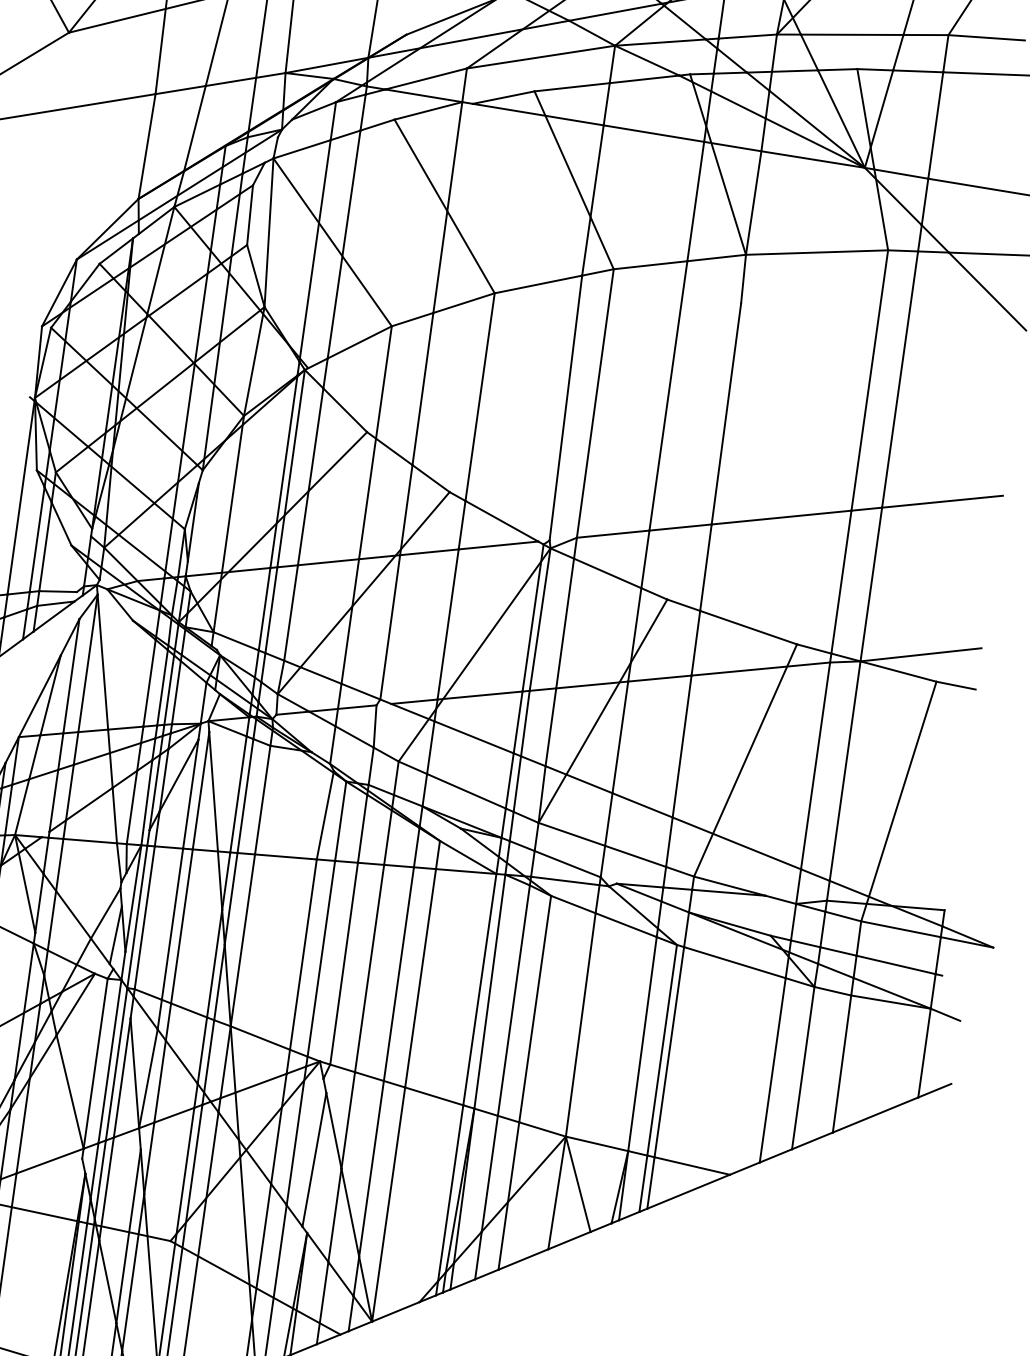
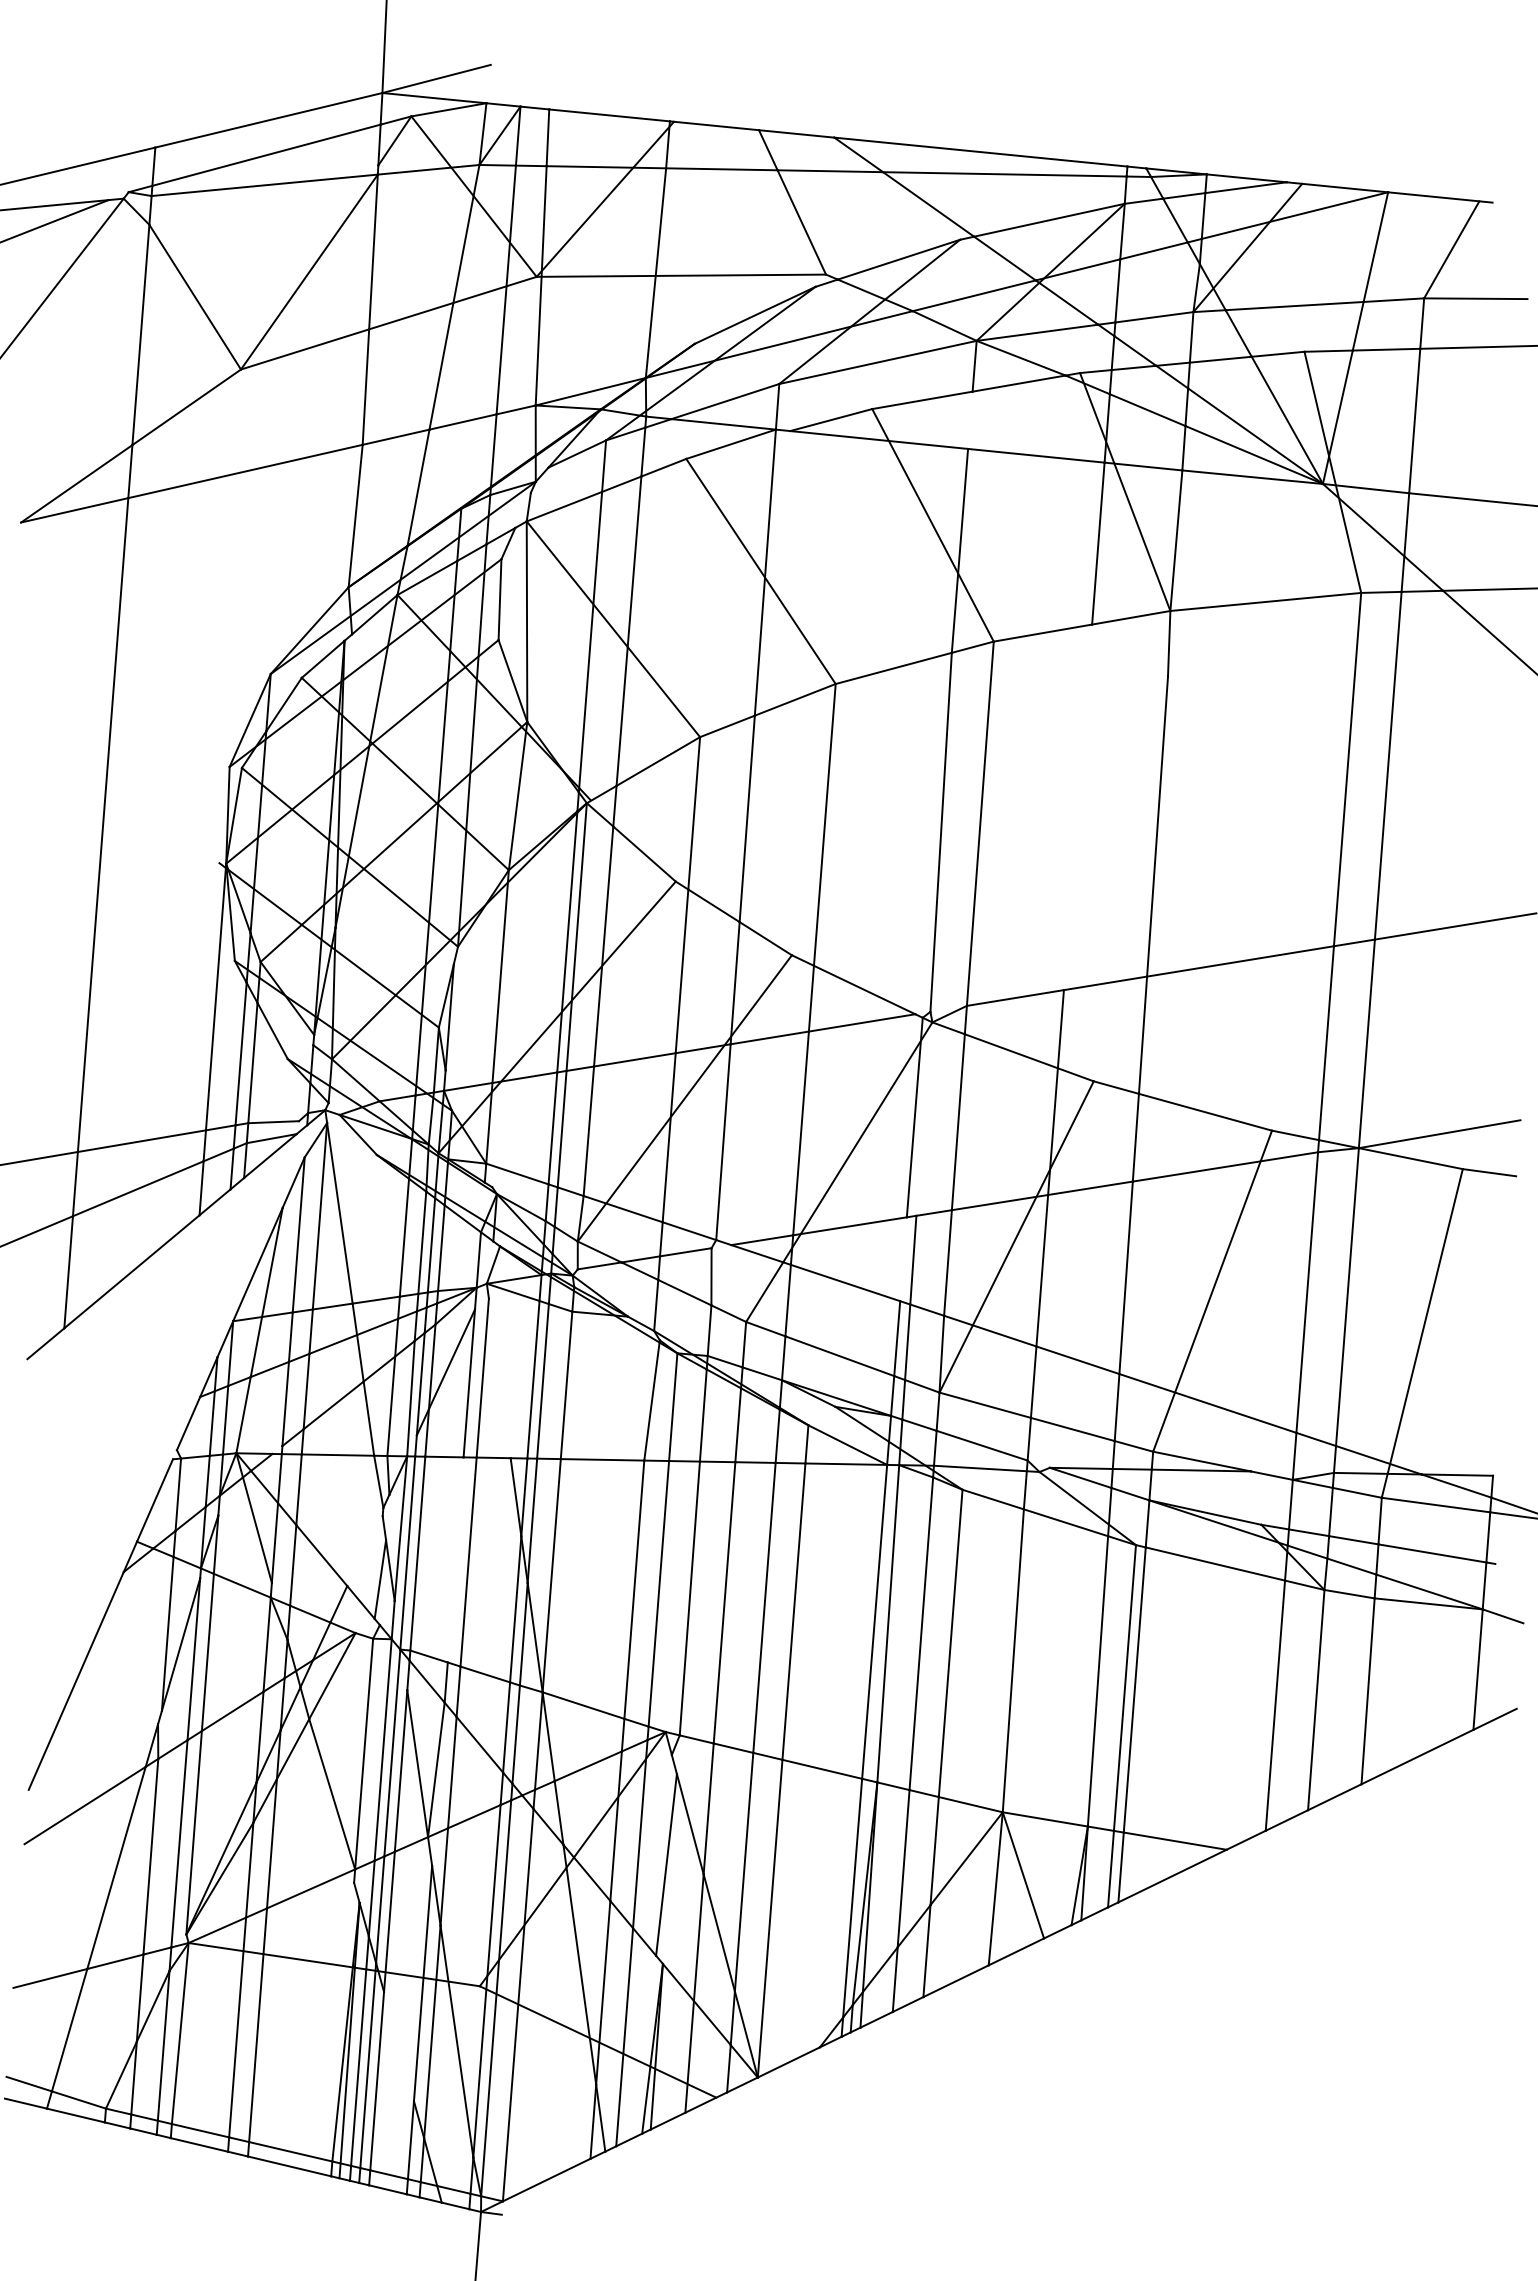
line: (606, 103) -> (970, 419), removed
line: (668, 396) -> (1077, 807), removed
line: (540, 619) -> (924, 1118), removed
line: (518, 722) -> (903, 1259), removed
line: (213, 791) -> (499, 1378), removed
line: (105, 913) -> (364, 1551), removed
line: (172, 923) -> (455, 1559), removed
line: (107, 1281) -> (398, 2046), removed

